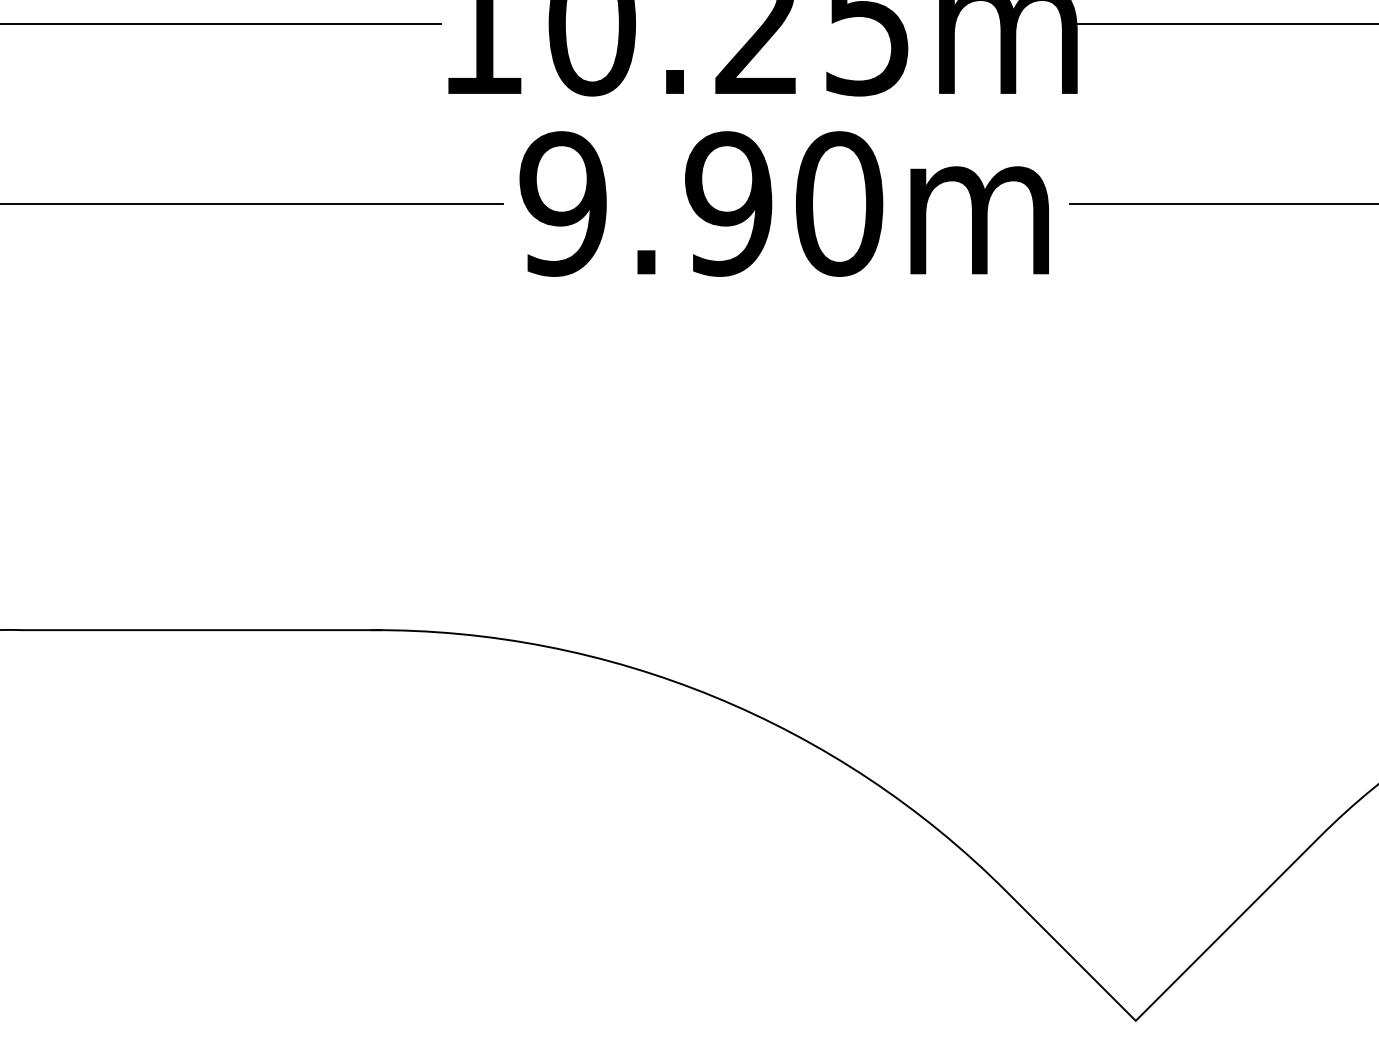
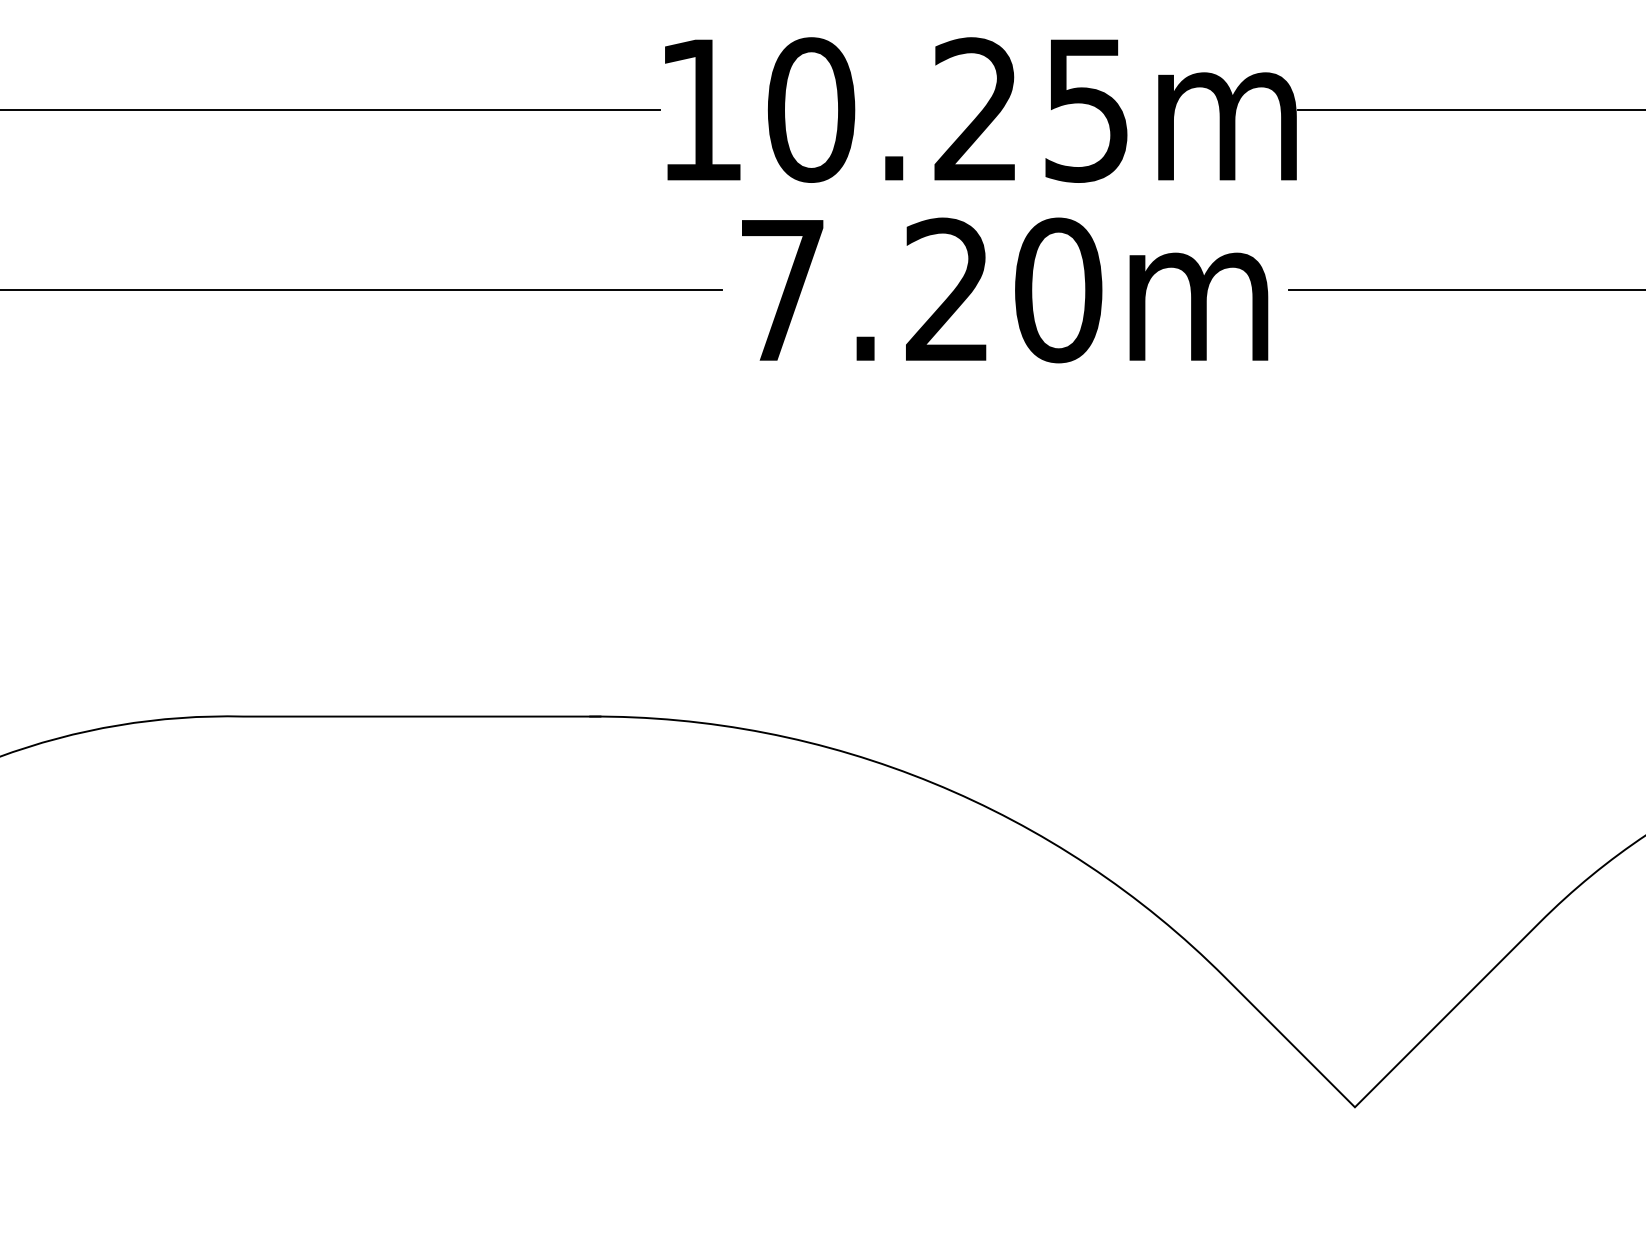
text: (645, 204) -> (864, 290), 9.90m -> 7.20m

